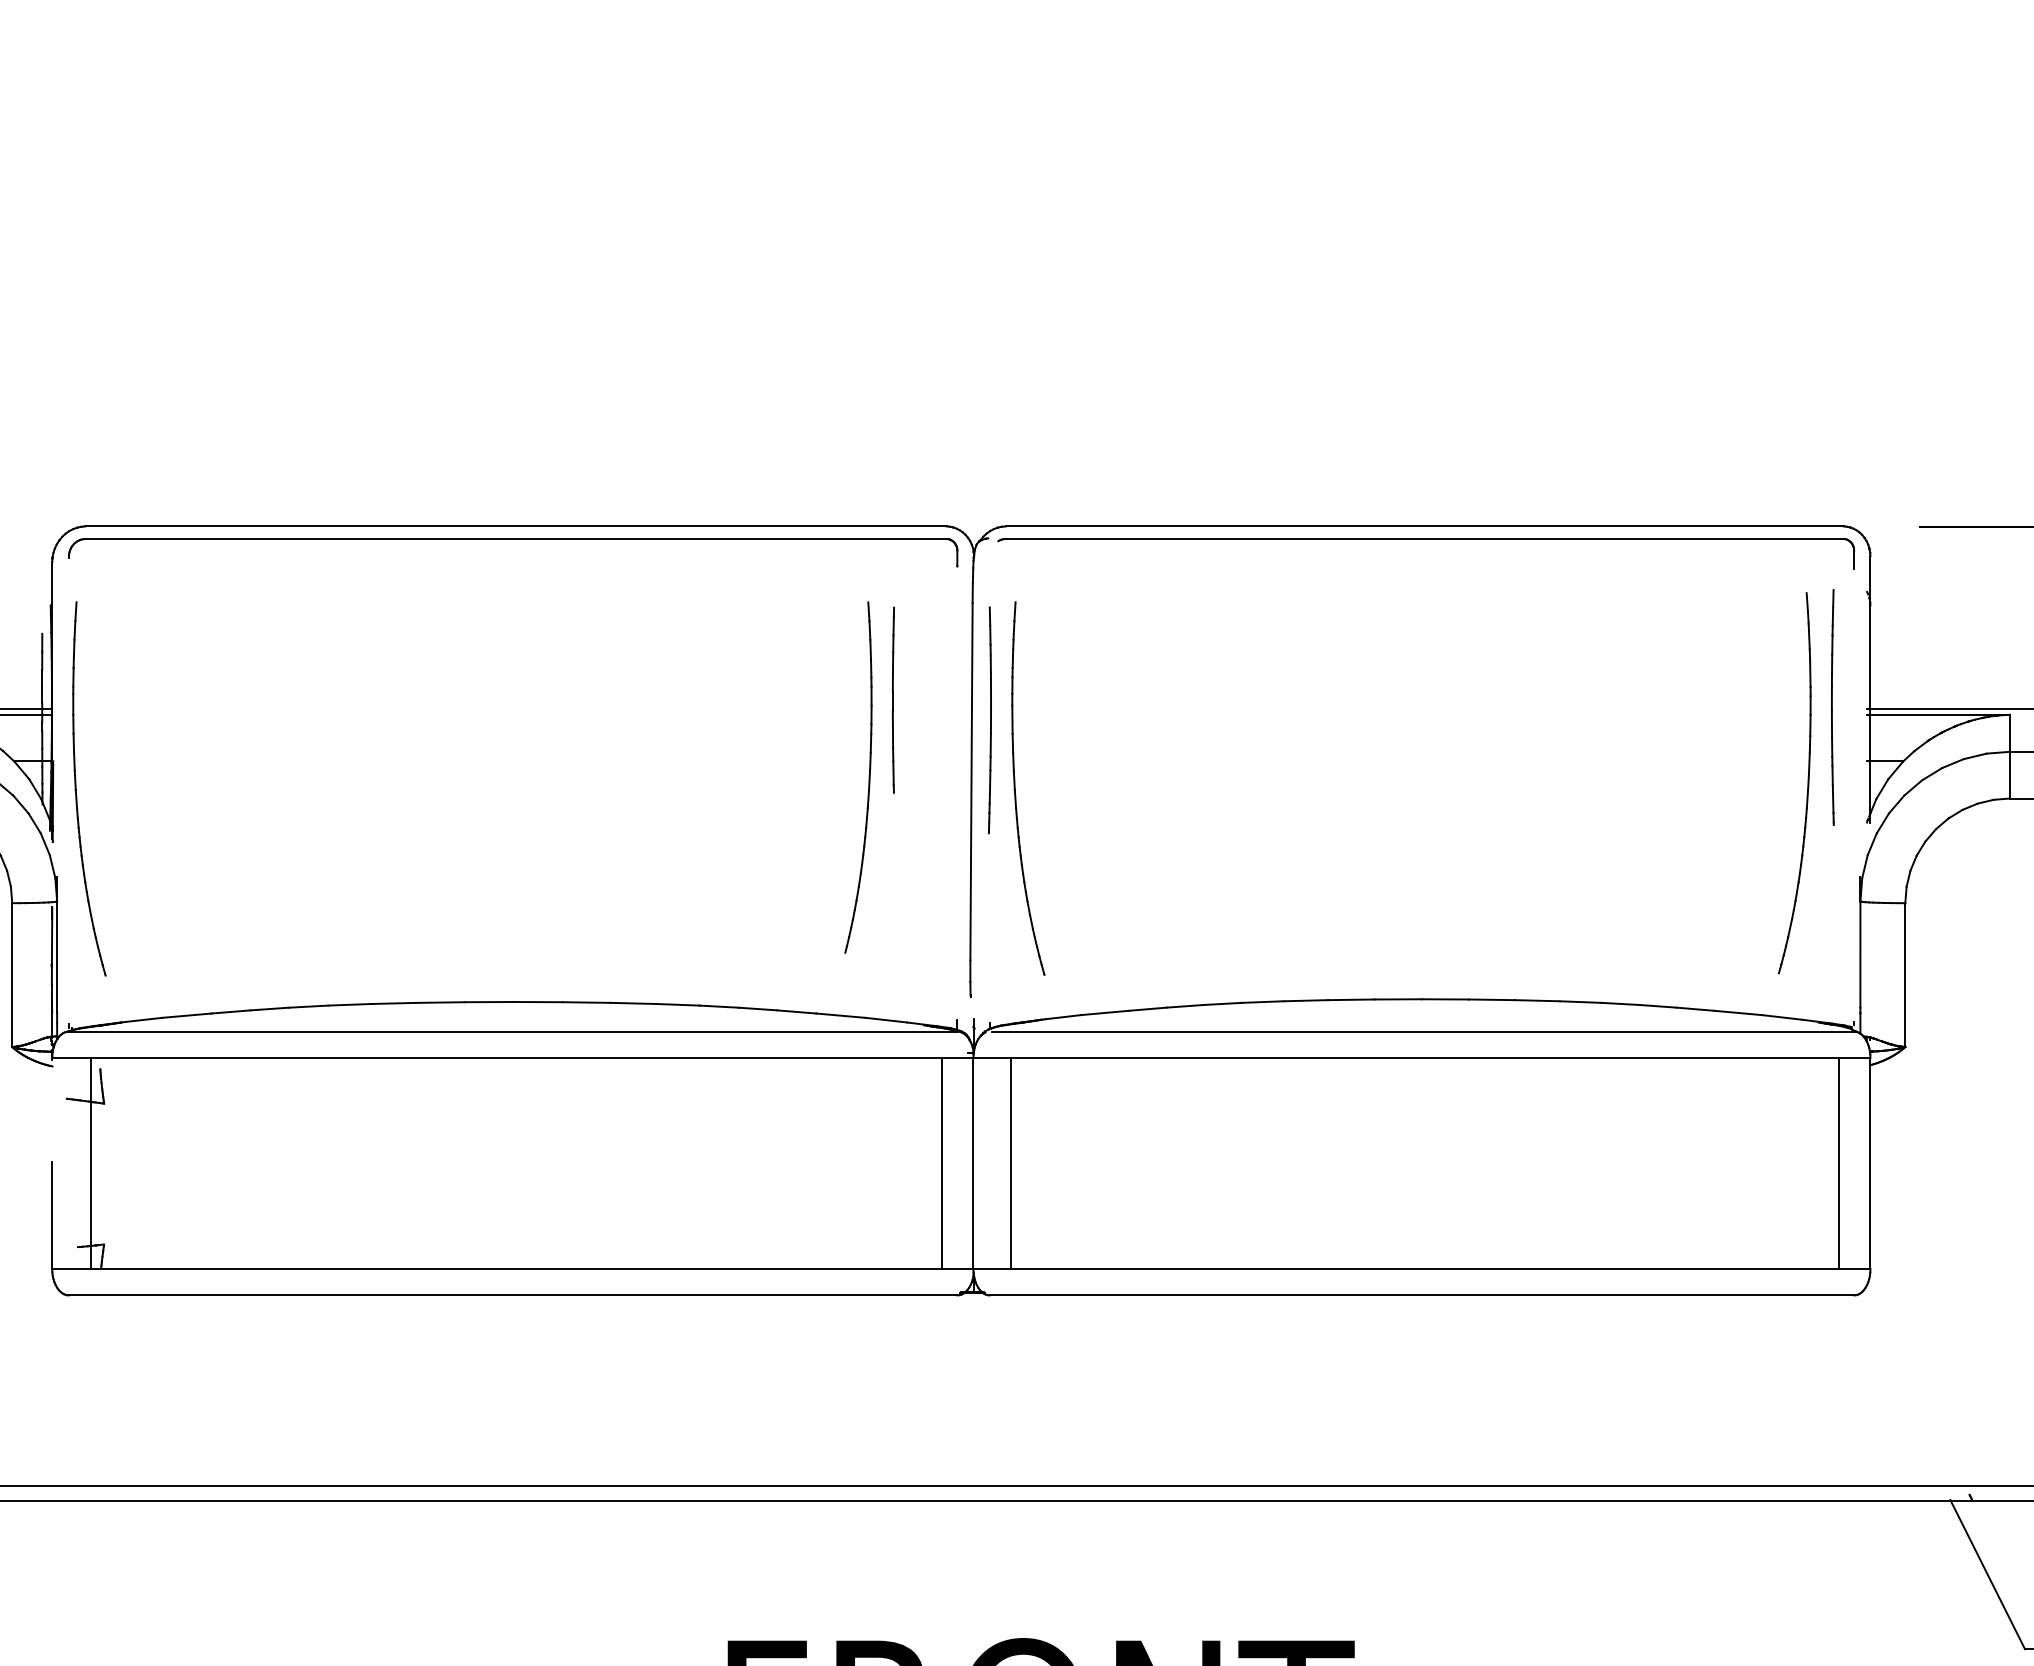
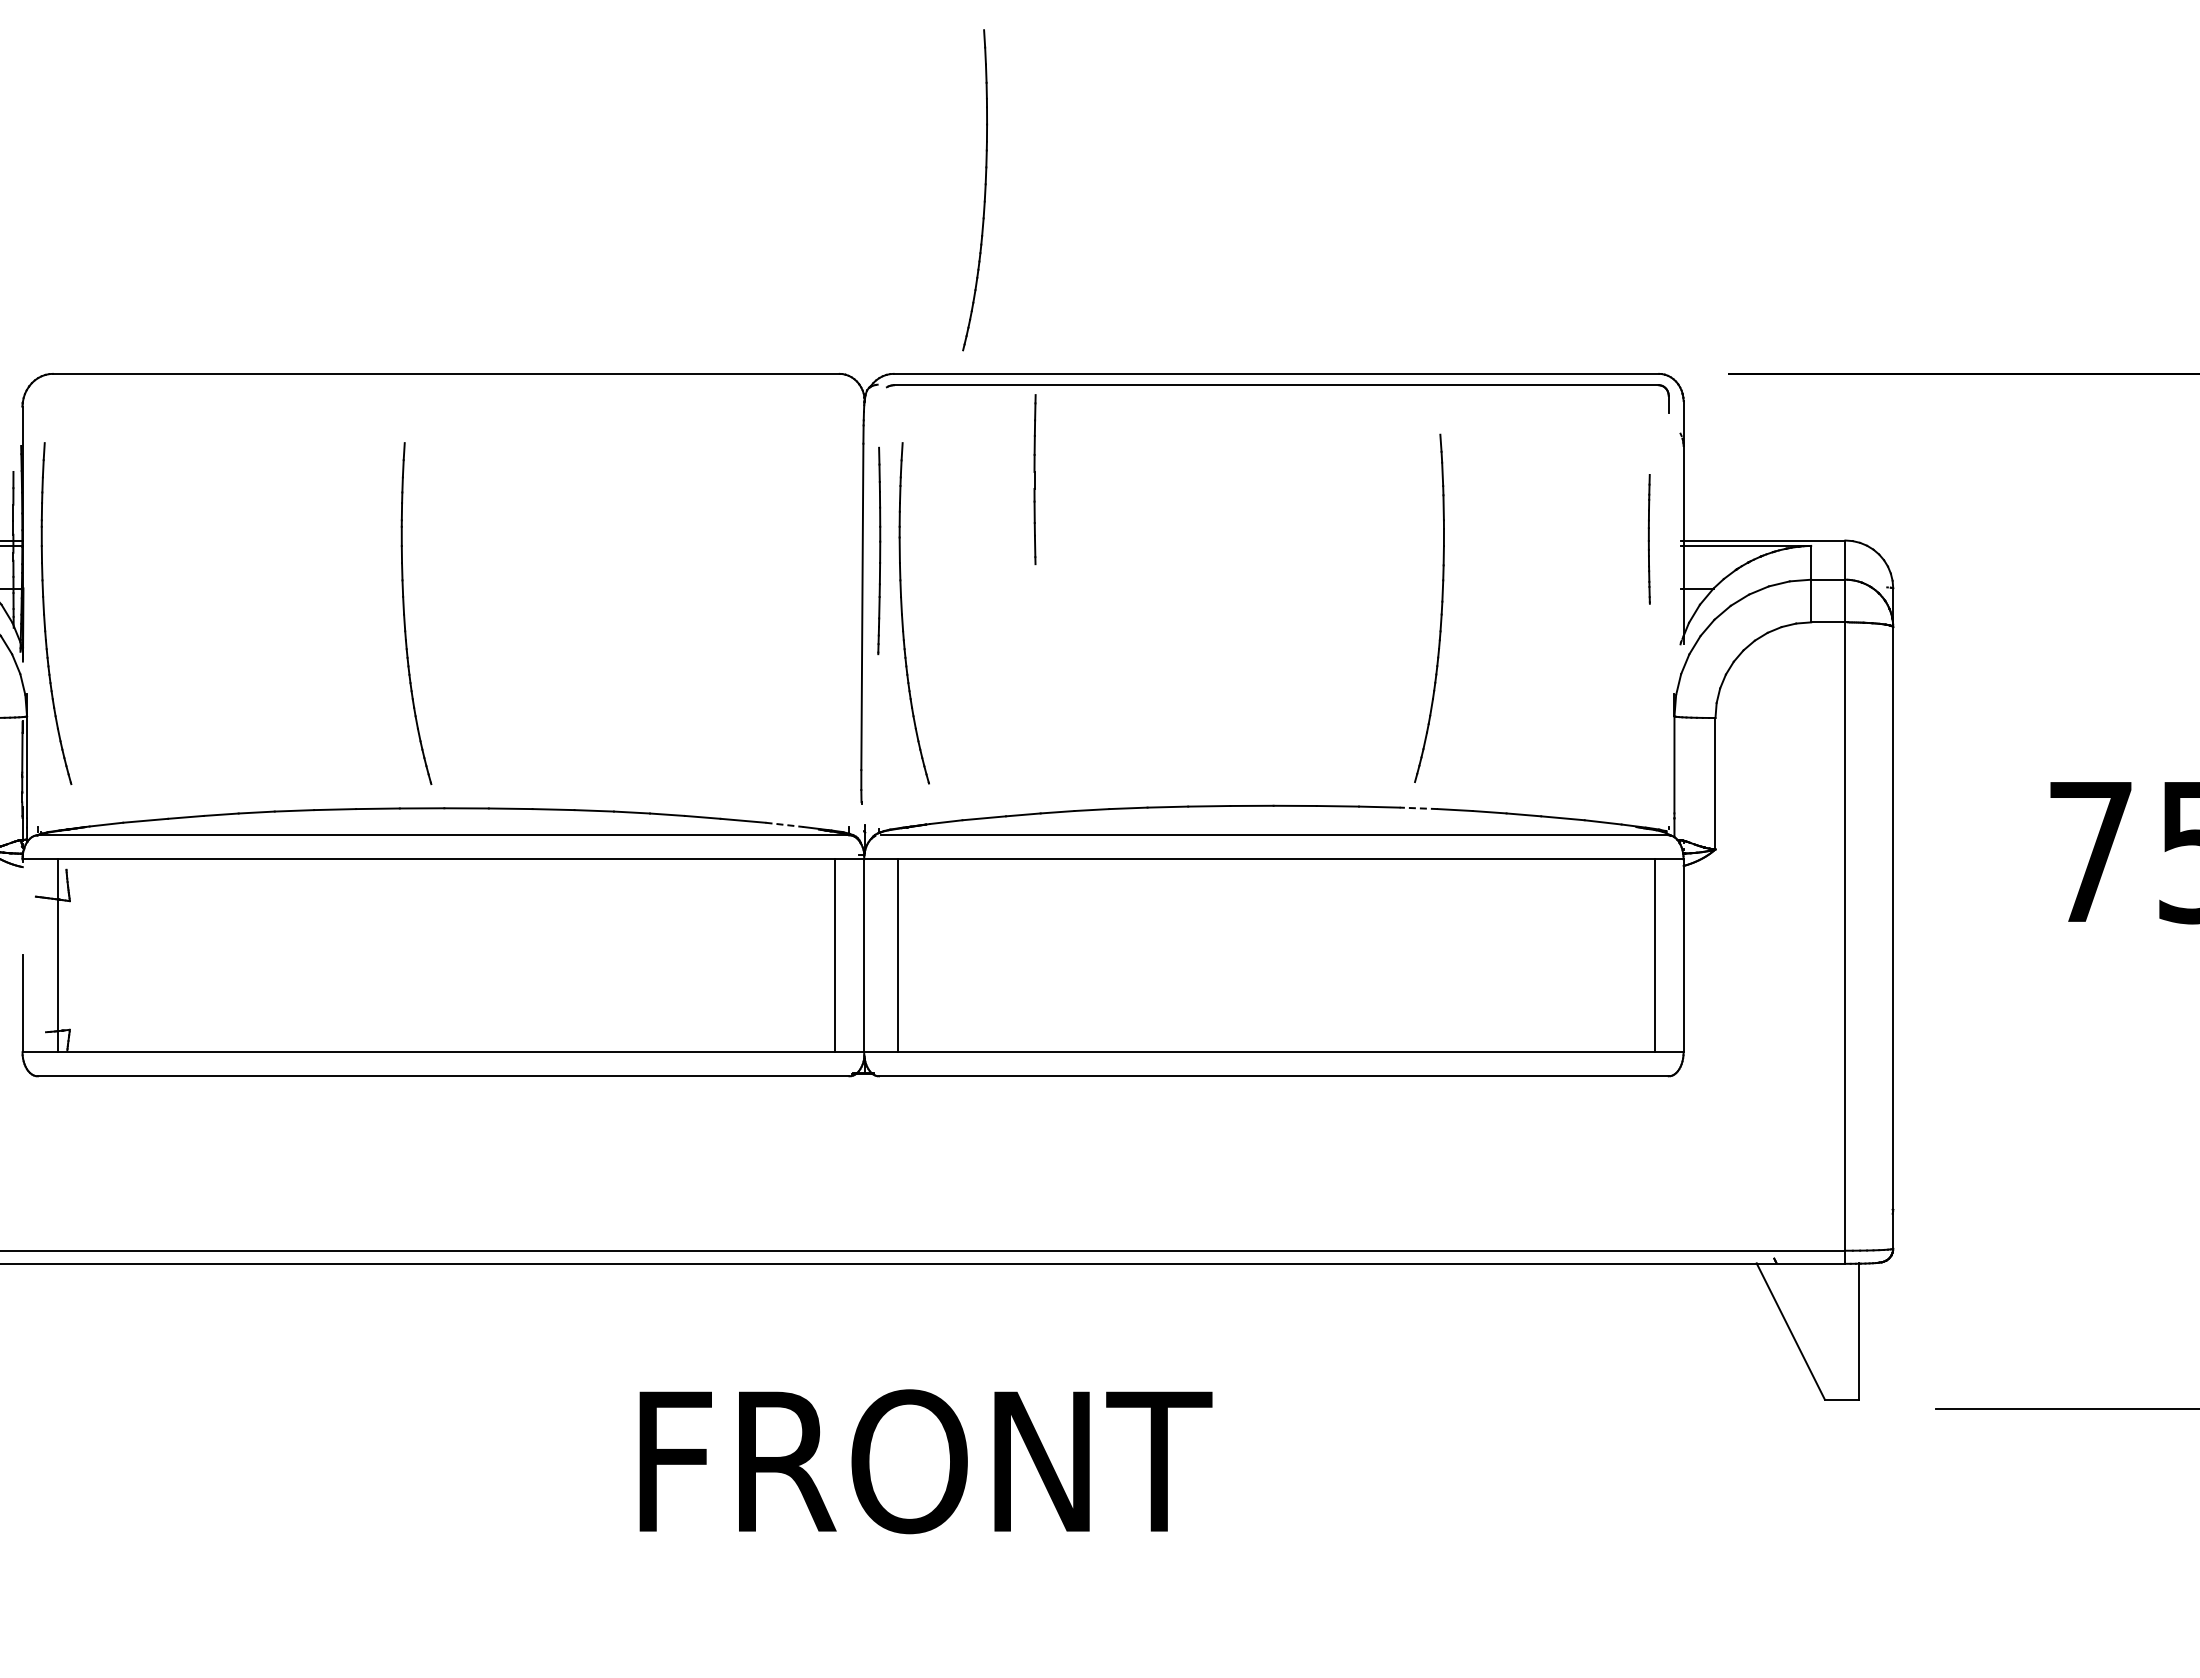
part: (513, 539) -> (443, 385), removed
line: (892, 700) -> (1034, 479), moved
part: (1833, 707) -> (1649, 539), size x0.6
part: (868, 777) -> (984, 190), moved
part: (1806, 786) -> (1440, 611), moved
part: (471, 790) -> (405, 615), added
line: (1580, 1002) -> (1418, 808), solid -> dashed
line: (887, 1019) -> (785, 824), solid -> dashed

